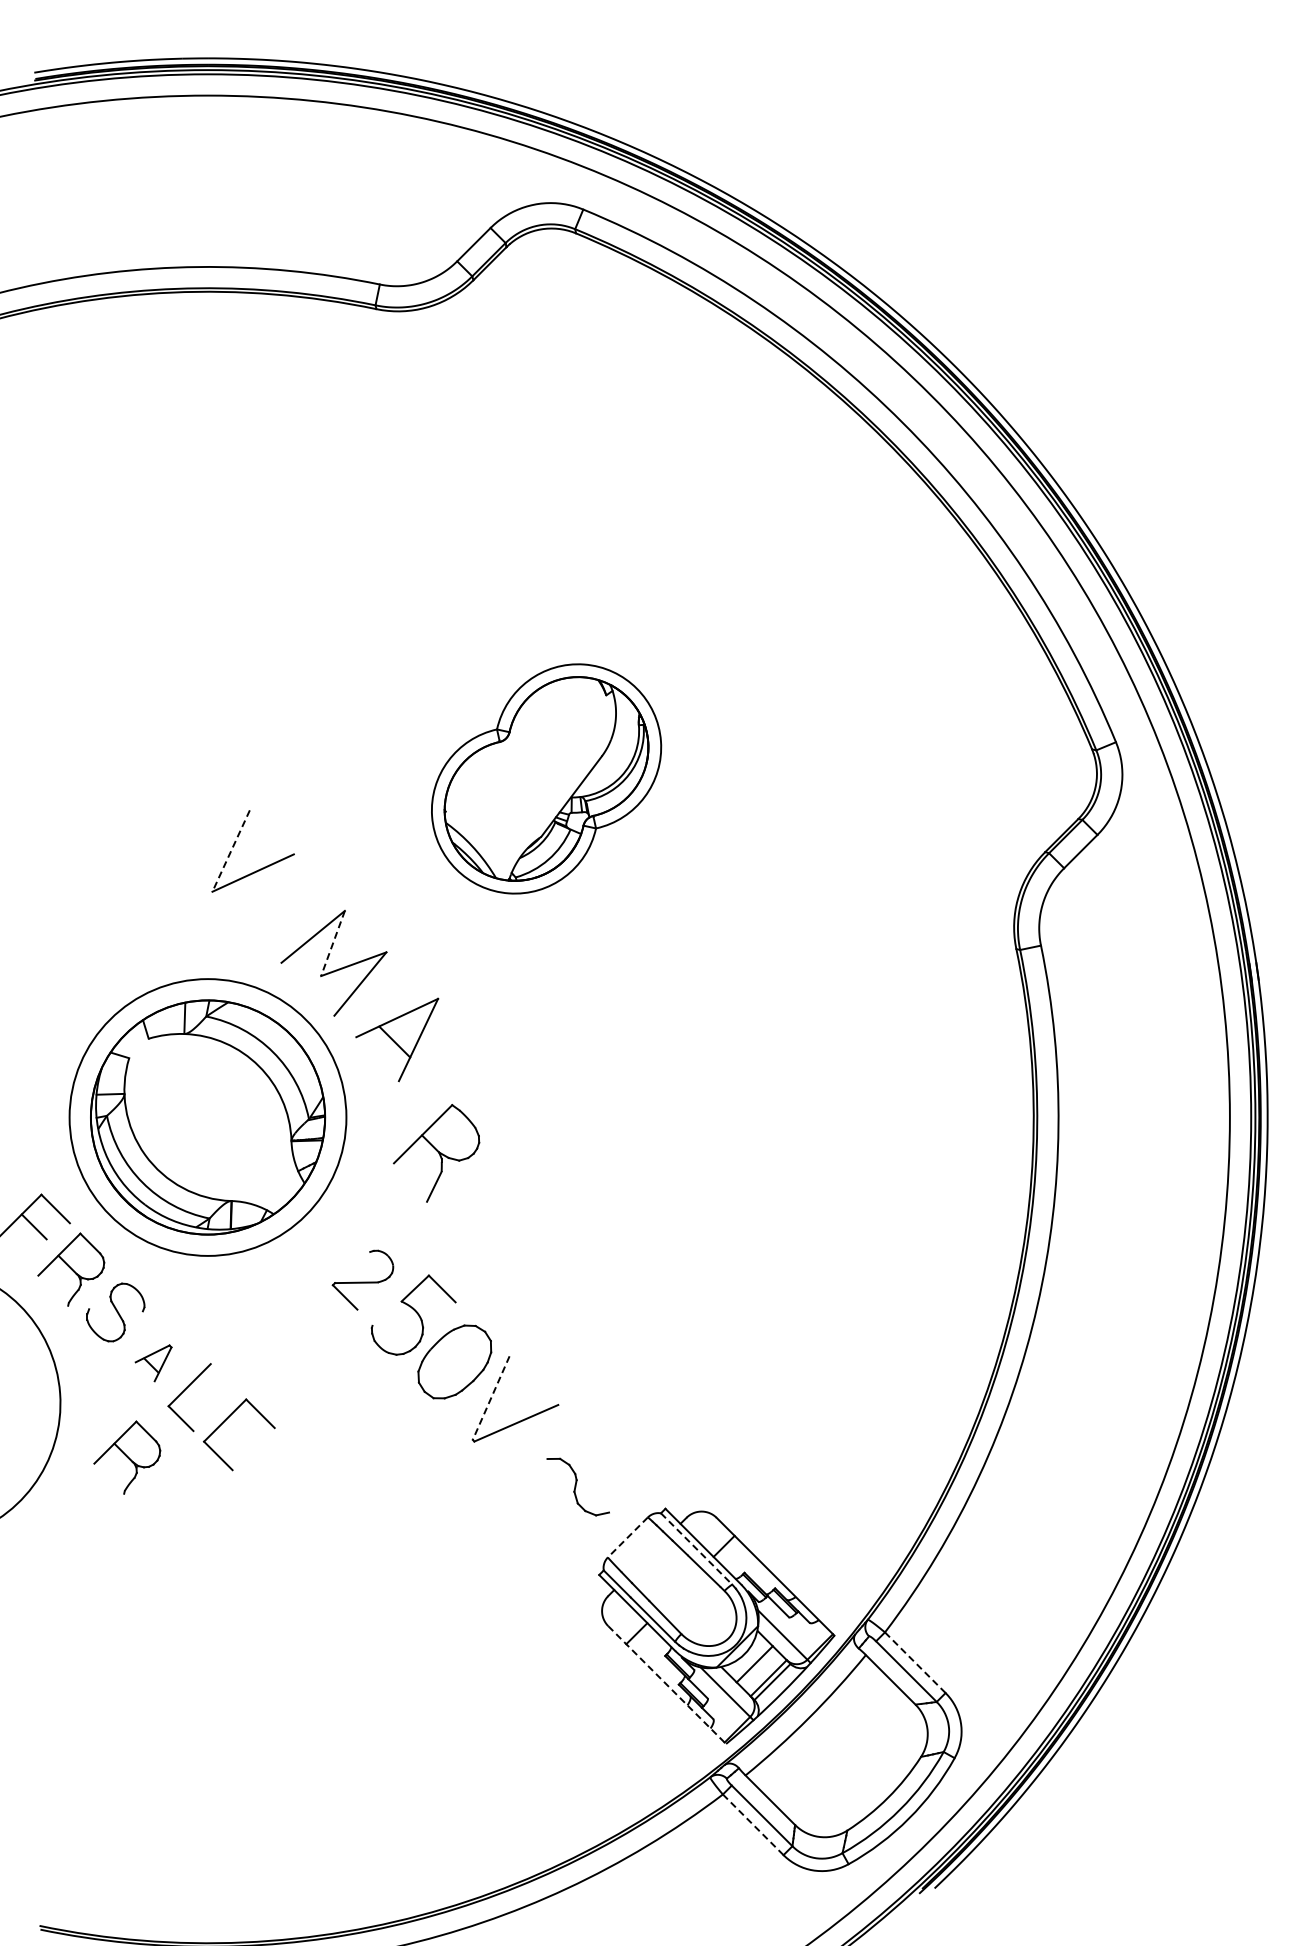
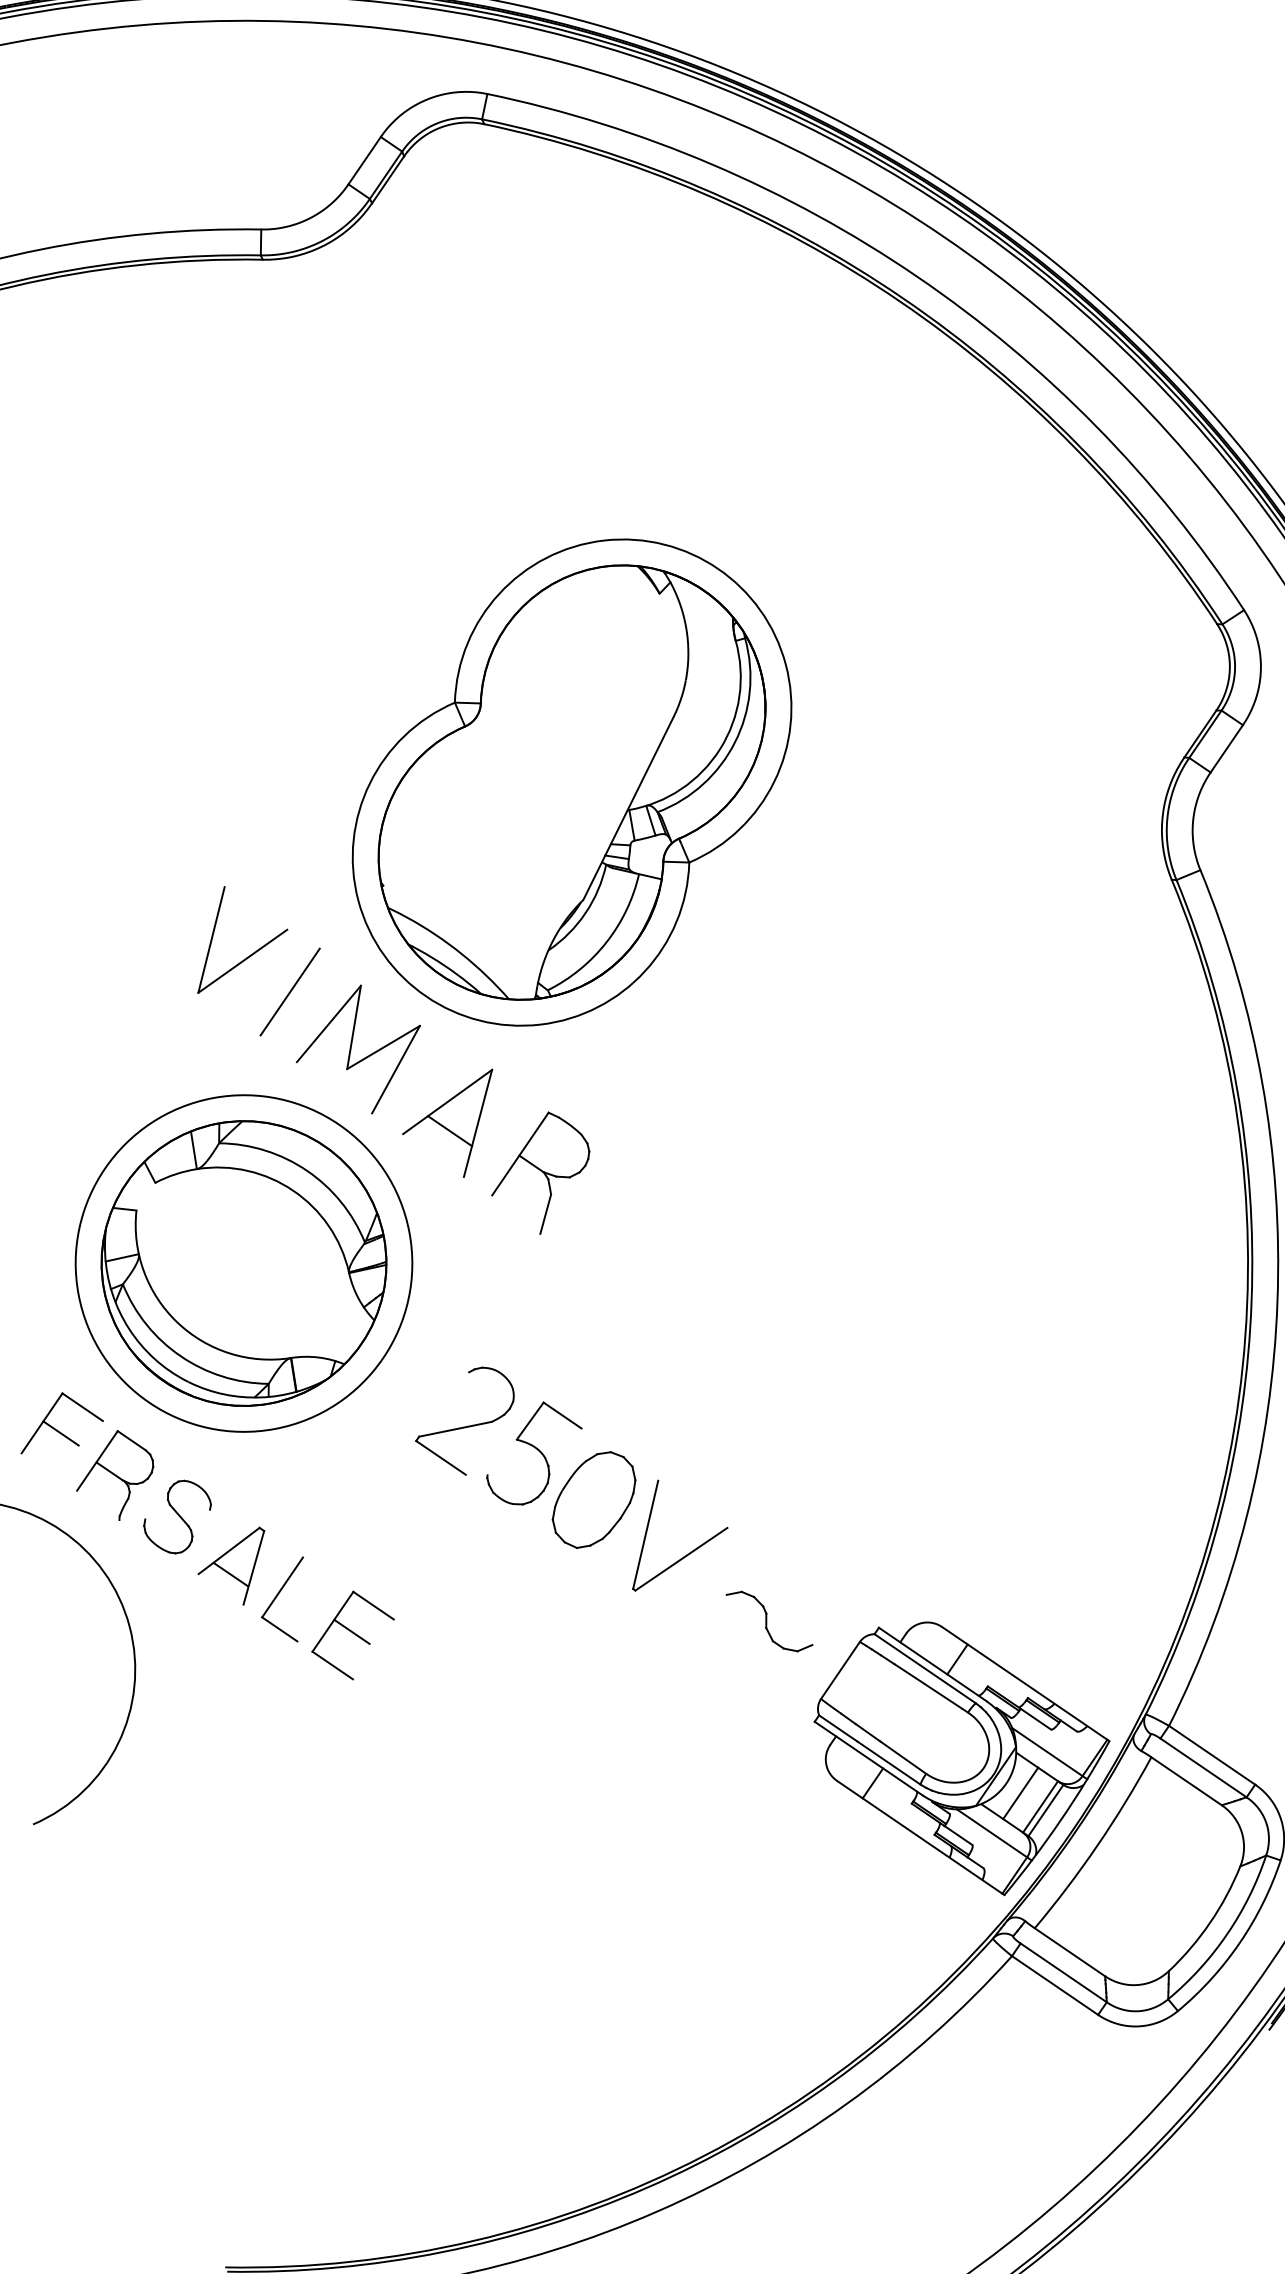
part: (546, 778) -> (571, 782), size x1.67
line: (231, 851) -> (212, 940), dashed -> solid
line: (286, 904) -> (289, 991), added
line: (333, 943) -> (354, 1027), dashed -> solid
part: (436, 1153) -> (540, 1174), moved
part: (362, 1280) -> (465, 1423), size x1.43
part: (153, 1363) -> (234, 1569), size x1.67
line: (491, 1398) -> (646, 1535), dashed -> solid
line: (238, 1431) -> (351, 1631), added
part: (127, 1457) -> (224, 1687), removed
line: (627, 1537) -> (840, 1670), dashed -> solid
line: (696, 1549) -> (925, 1669), dashed -> solid
line: (915, 1662) -> (1212, 1754), dashed -> solid
line: (667, 1685) -> (921, 1838), dashed -> solid
line: (753, 1824) -> (1055, 1985), dashed -> solid

